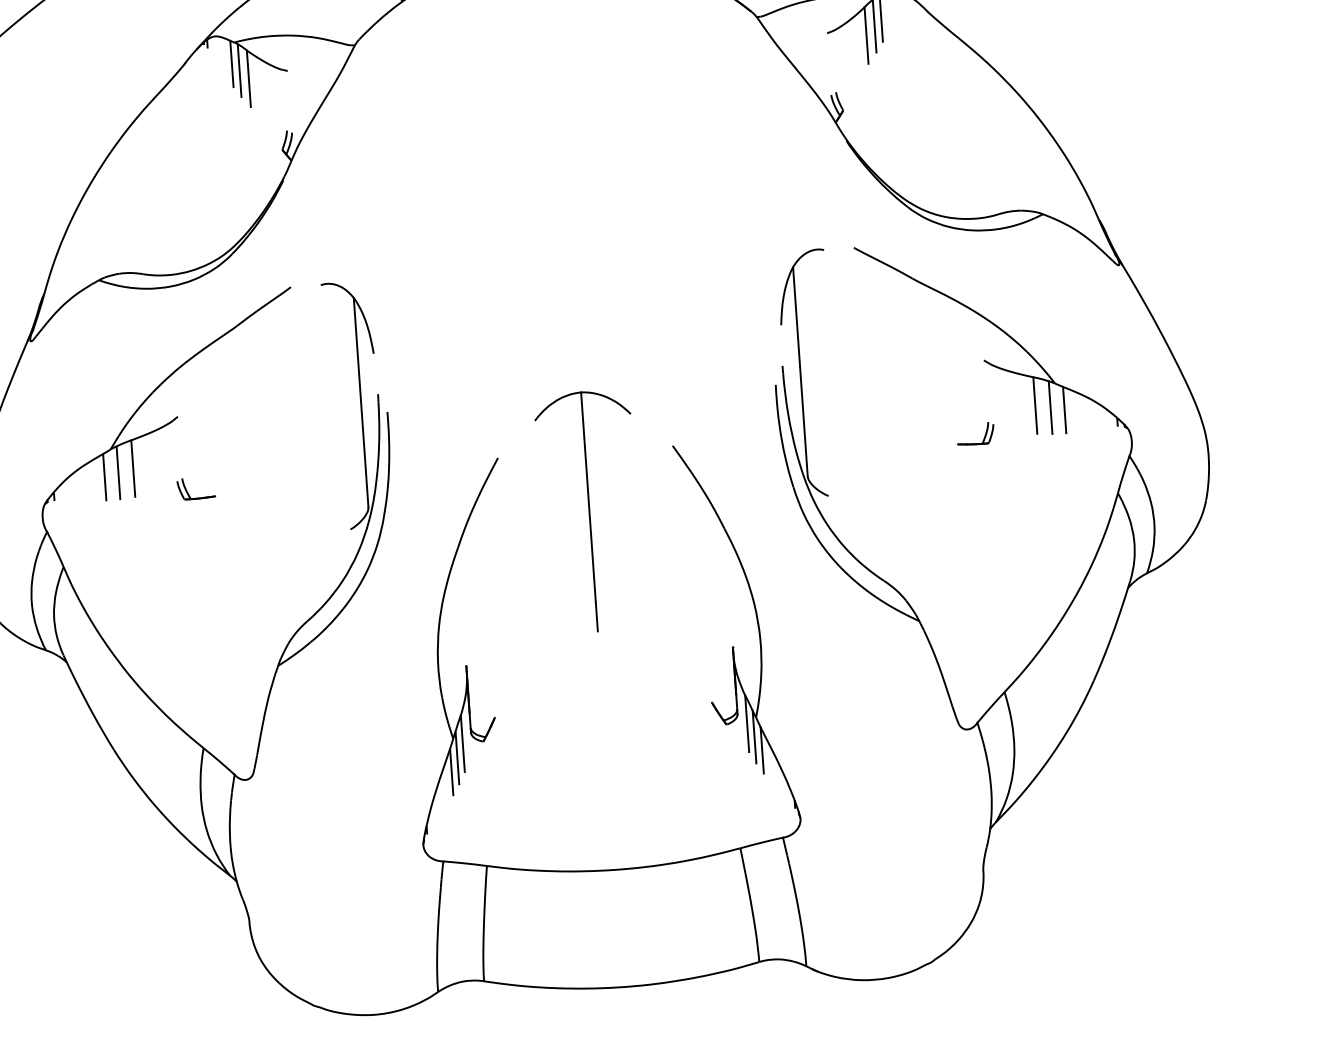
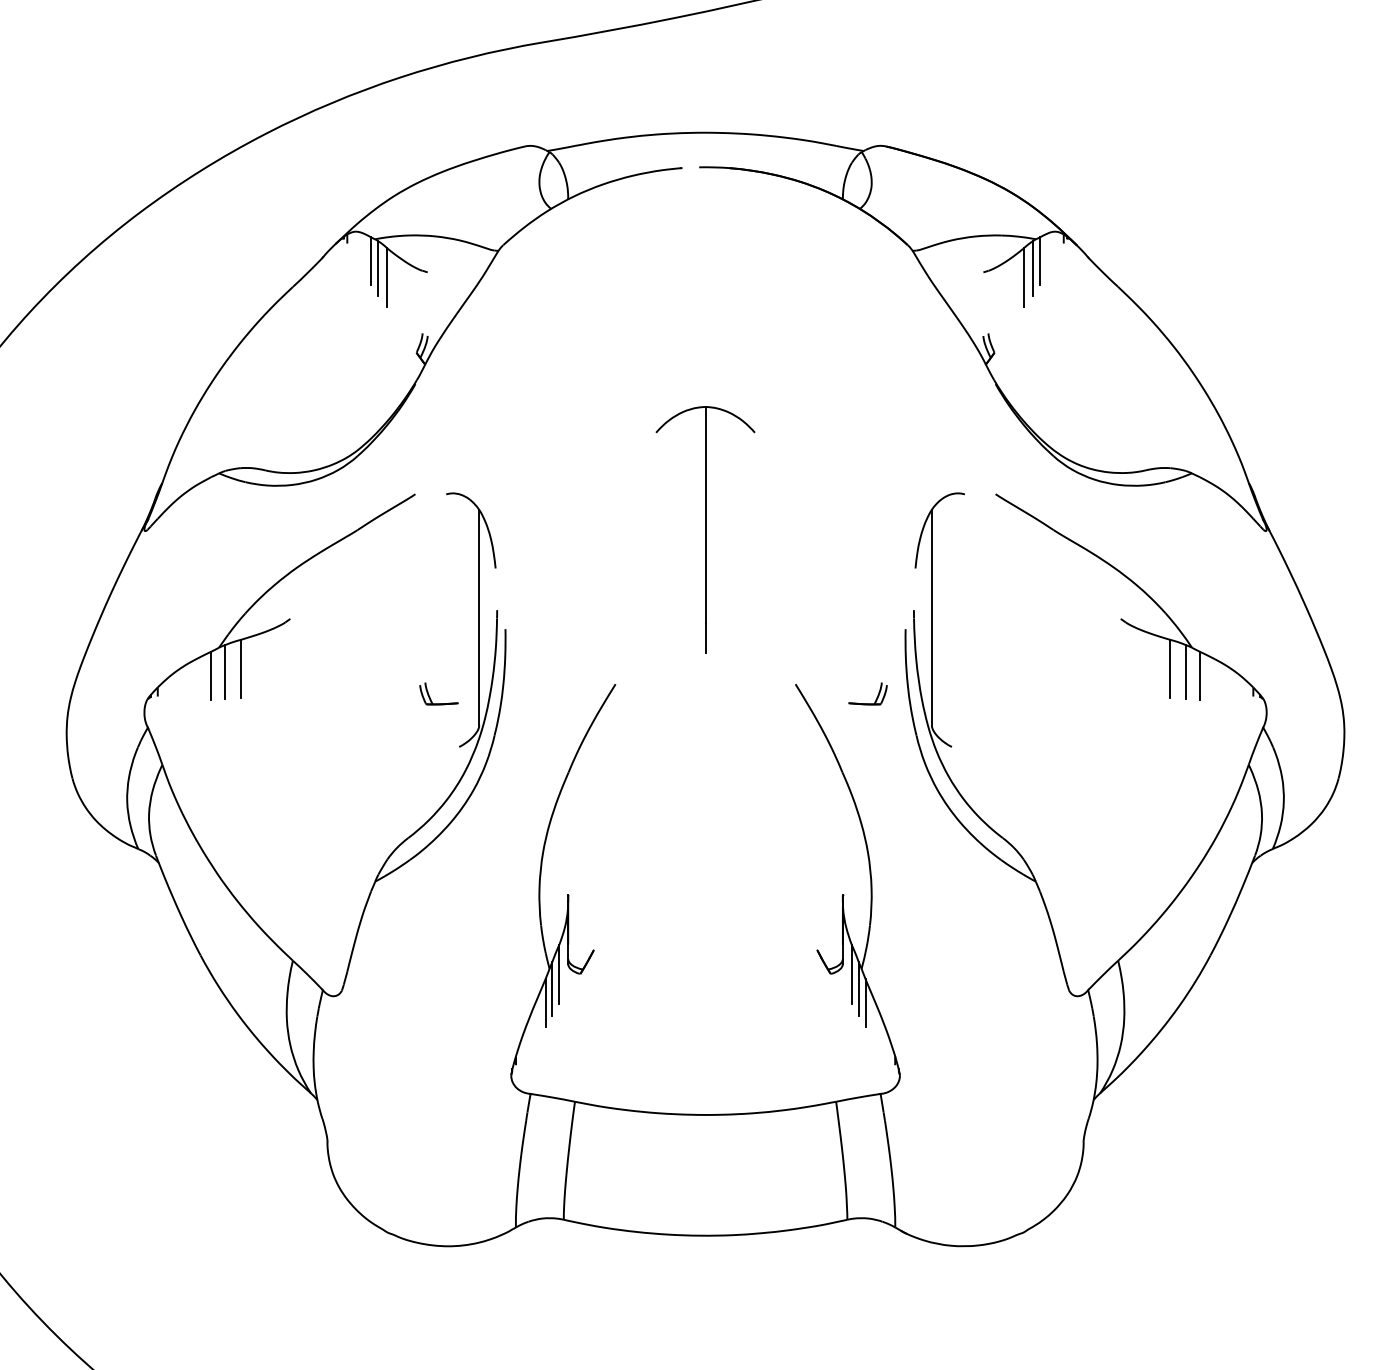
part: (984, 436) -> (876, 697), moved
part: (188, 491) -> (430, 696), moved
part: (589, 511) -> (705, 529), moved

